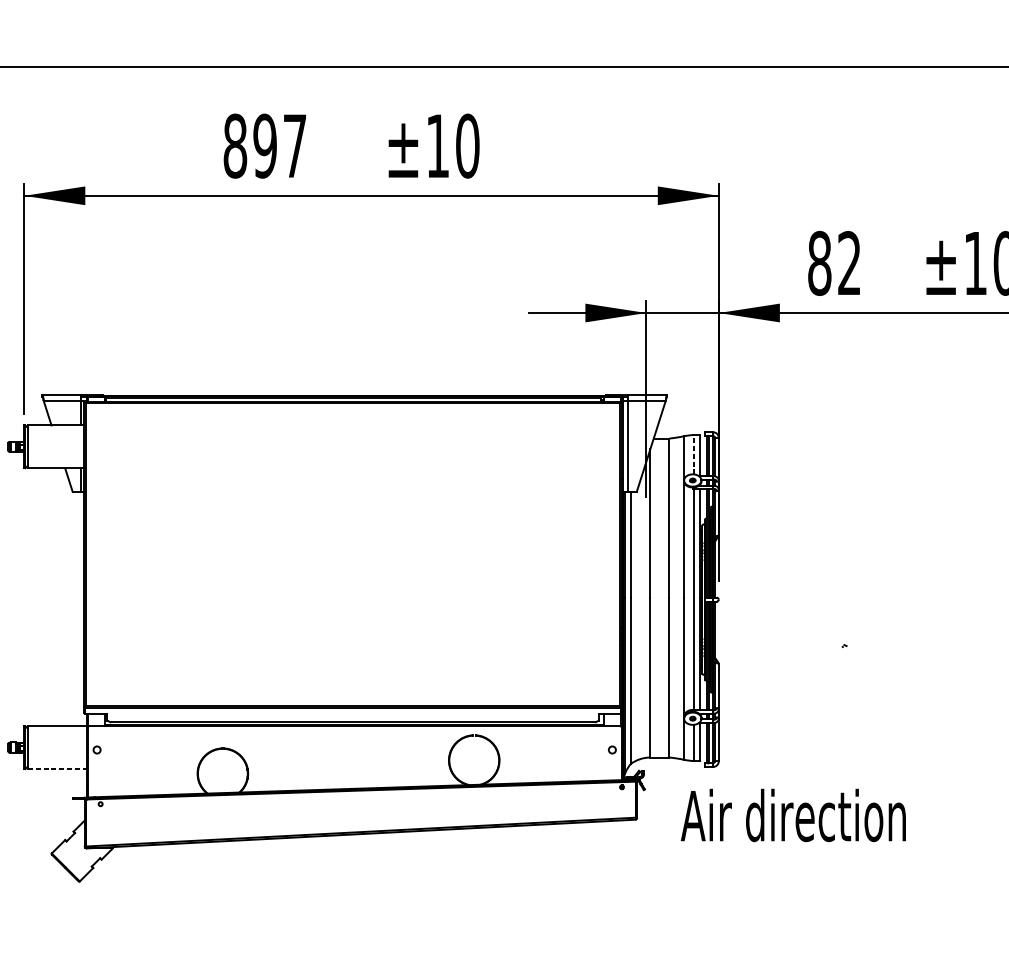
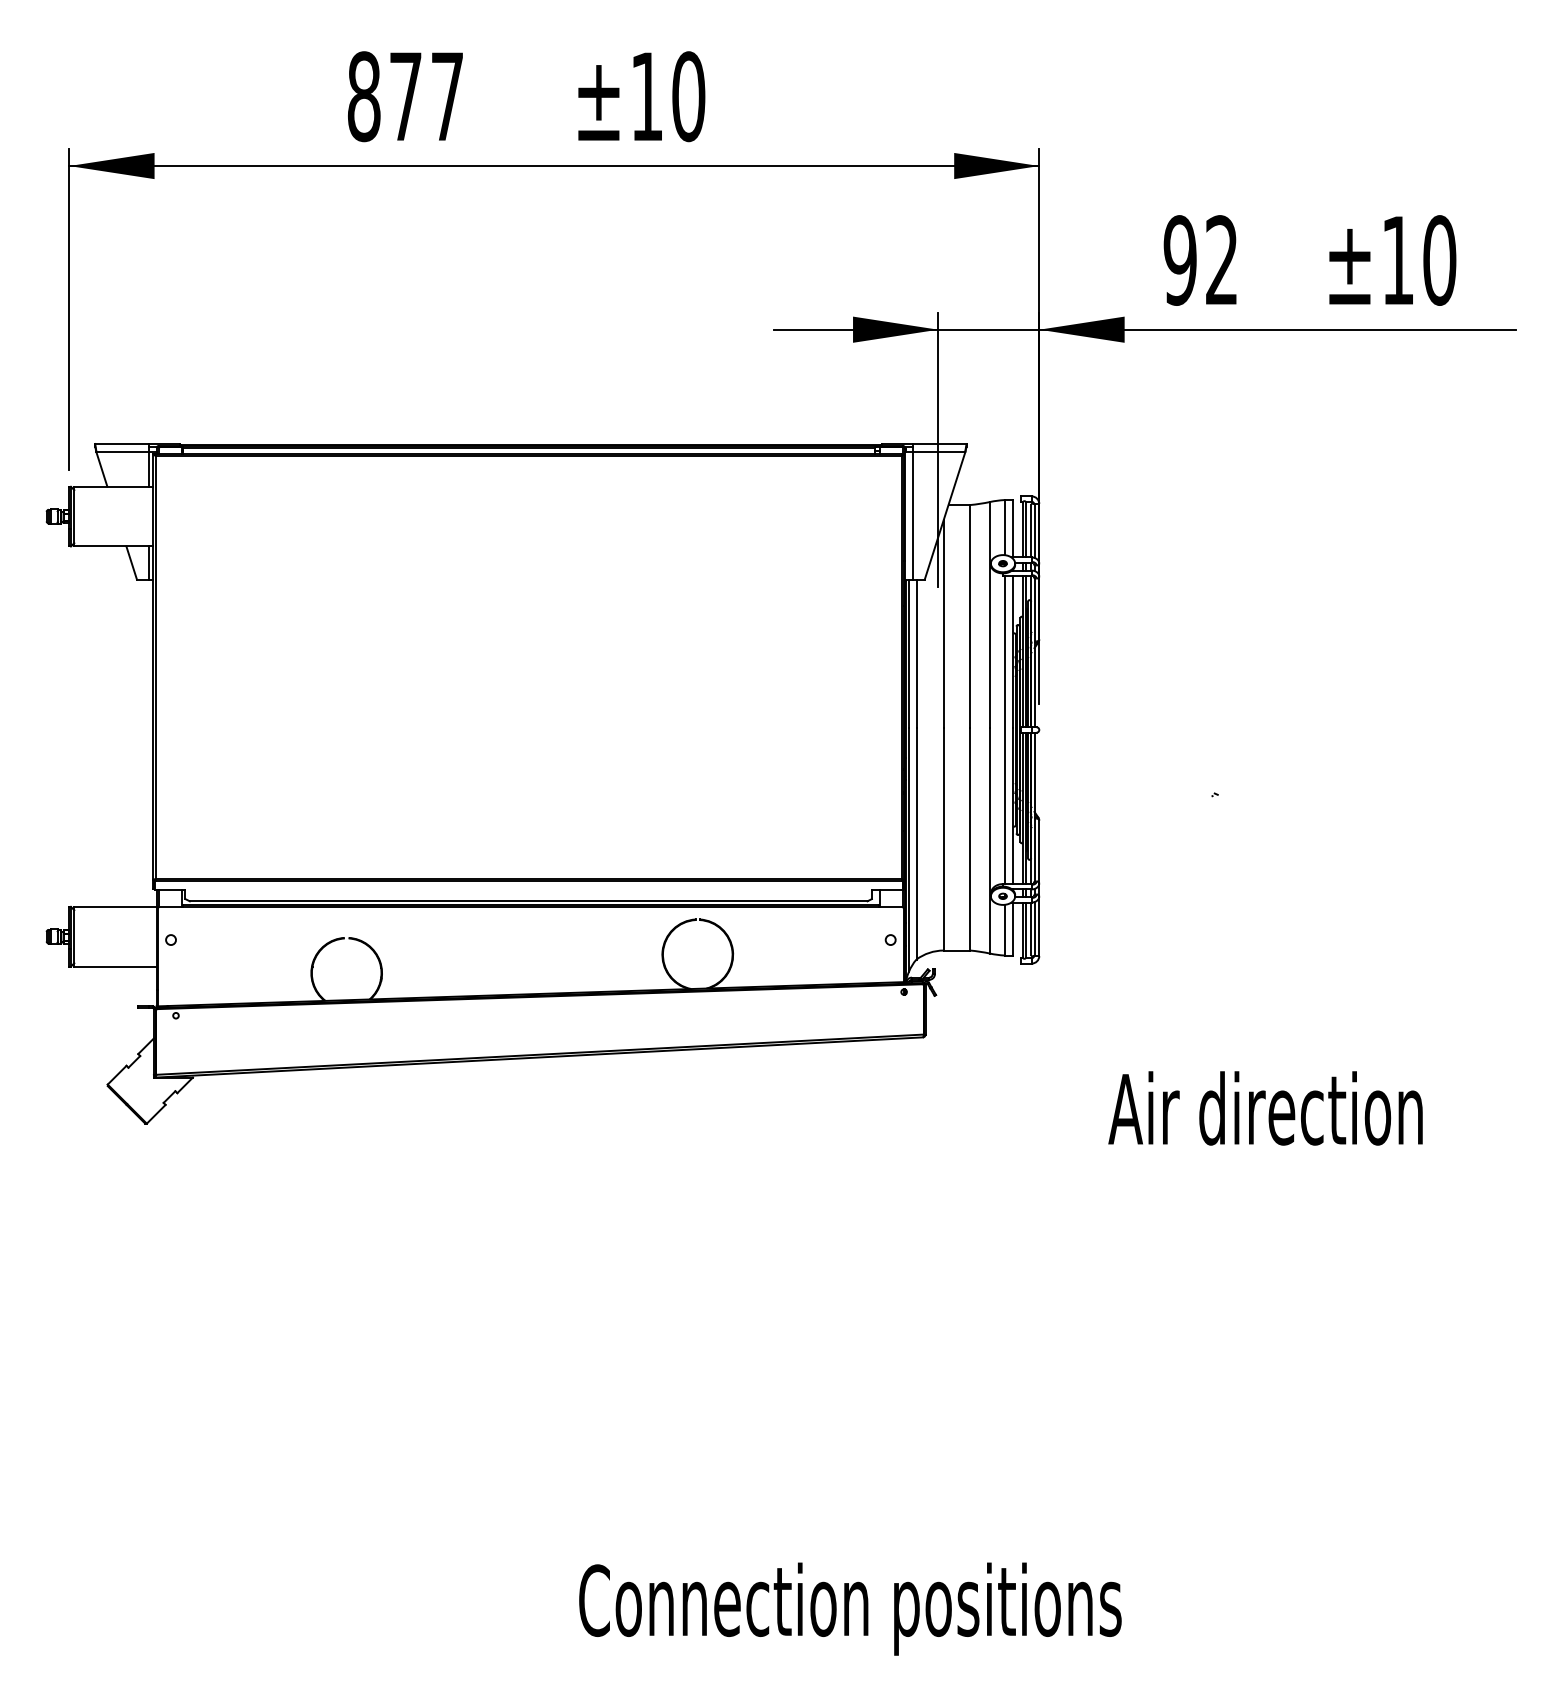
text: (264, 146) -> (405, 96), 897 -> 877
text: (819, 263) -> (1179, 260), 82 -> 92
line: (693, 454) -> (1004, 527), dashed -> solid
line: (57, 768) -> (115, 966), dashed -> solid
text: (793, 815) -> (1265, 1108), moved

